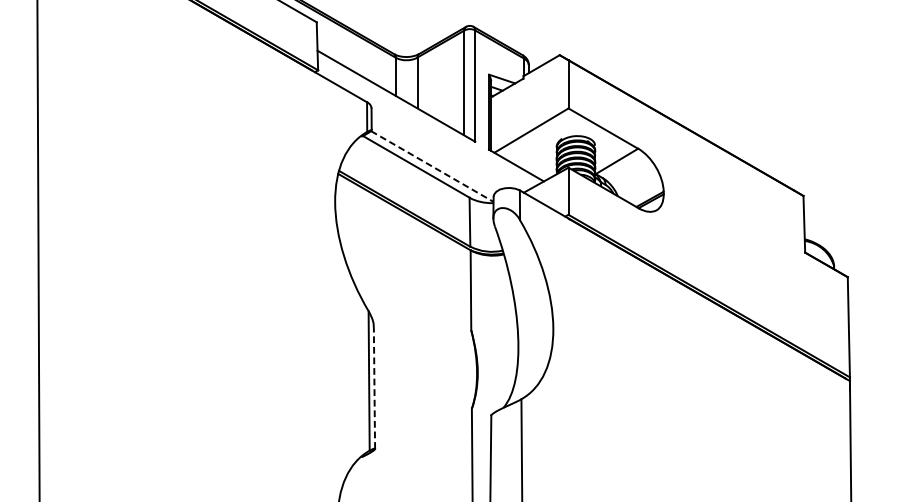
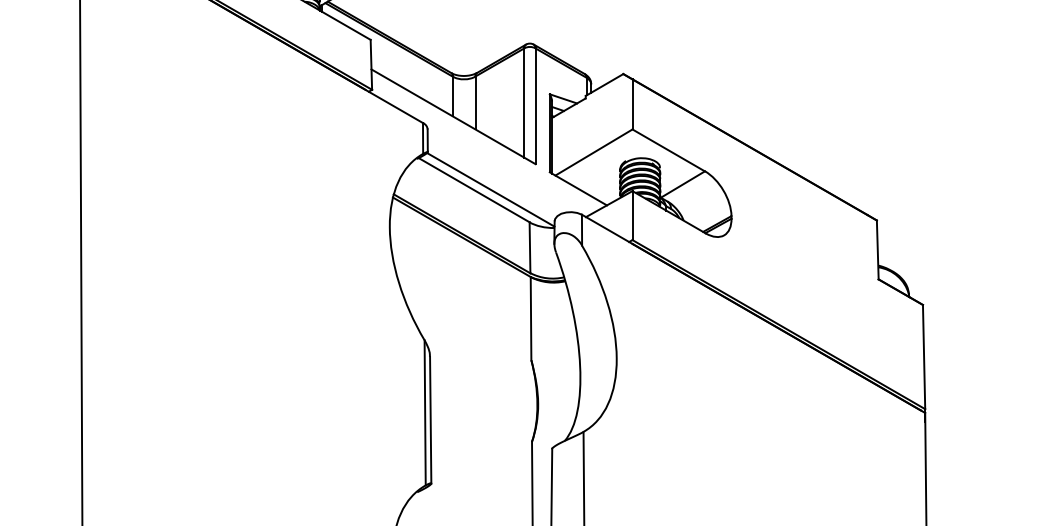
line: (431, 166) -> (490, 189), dashed -> solid
line: (374, 387) -> (430, 419), dashed -> solid

